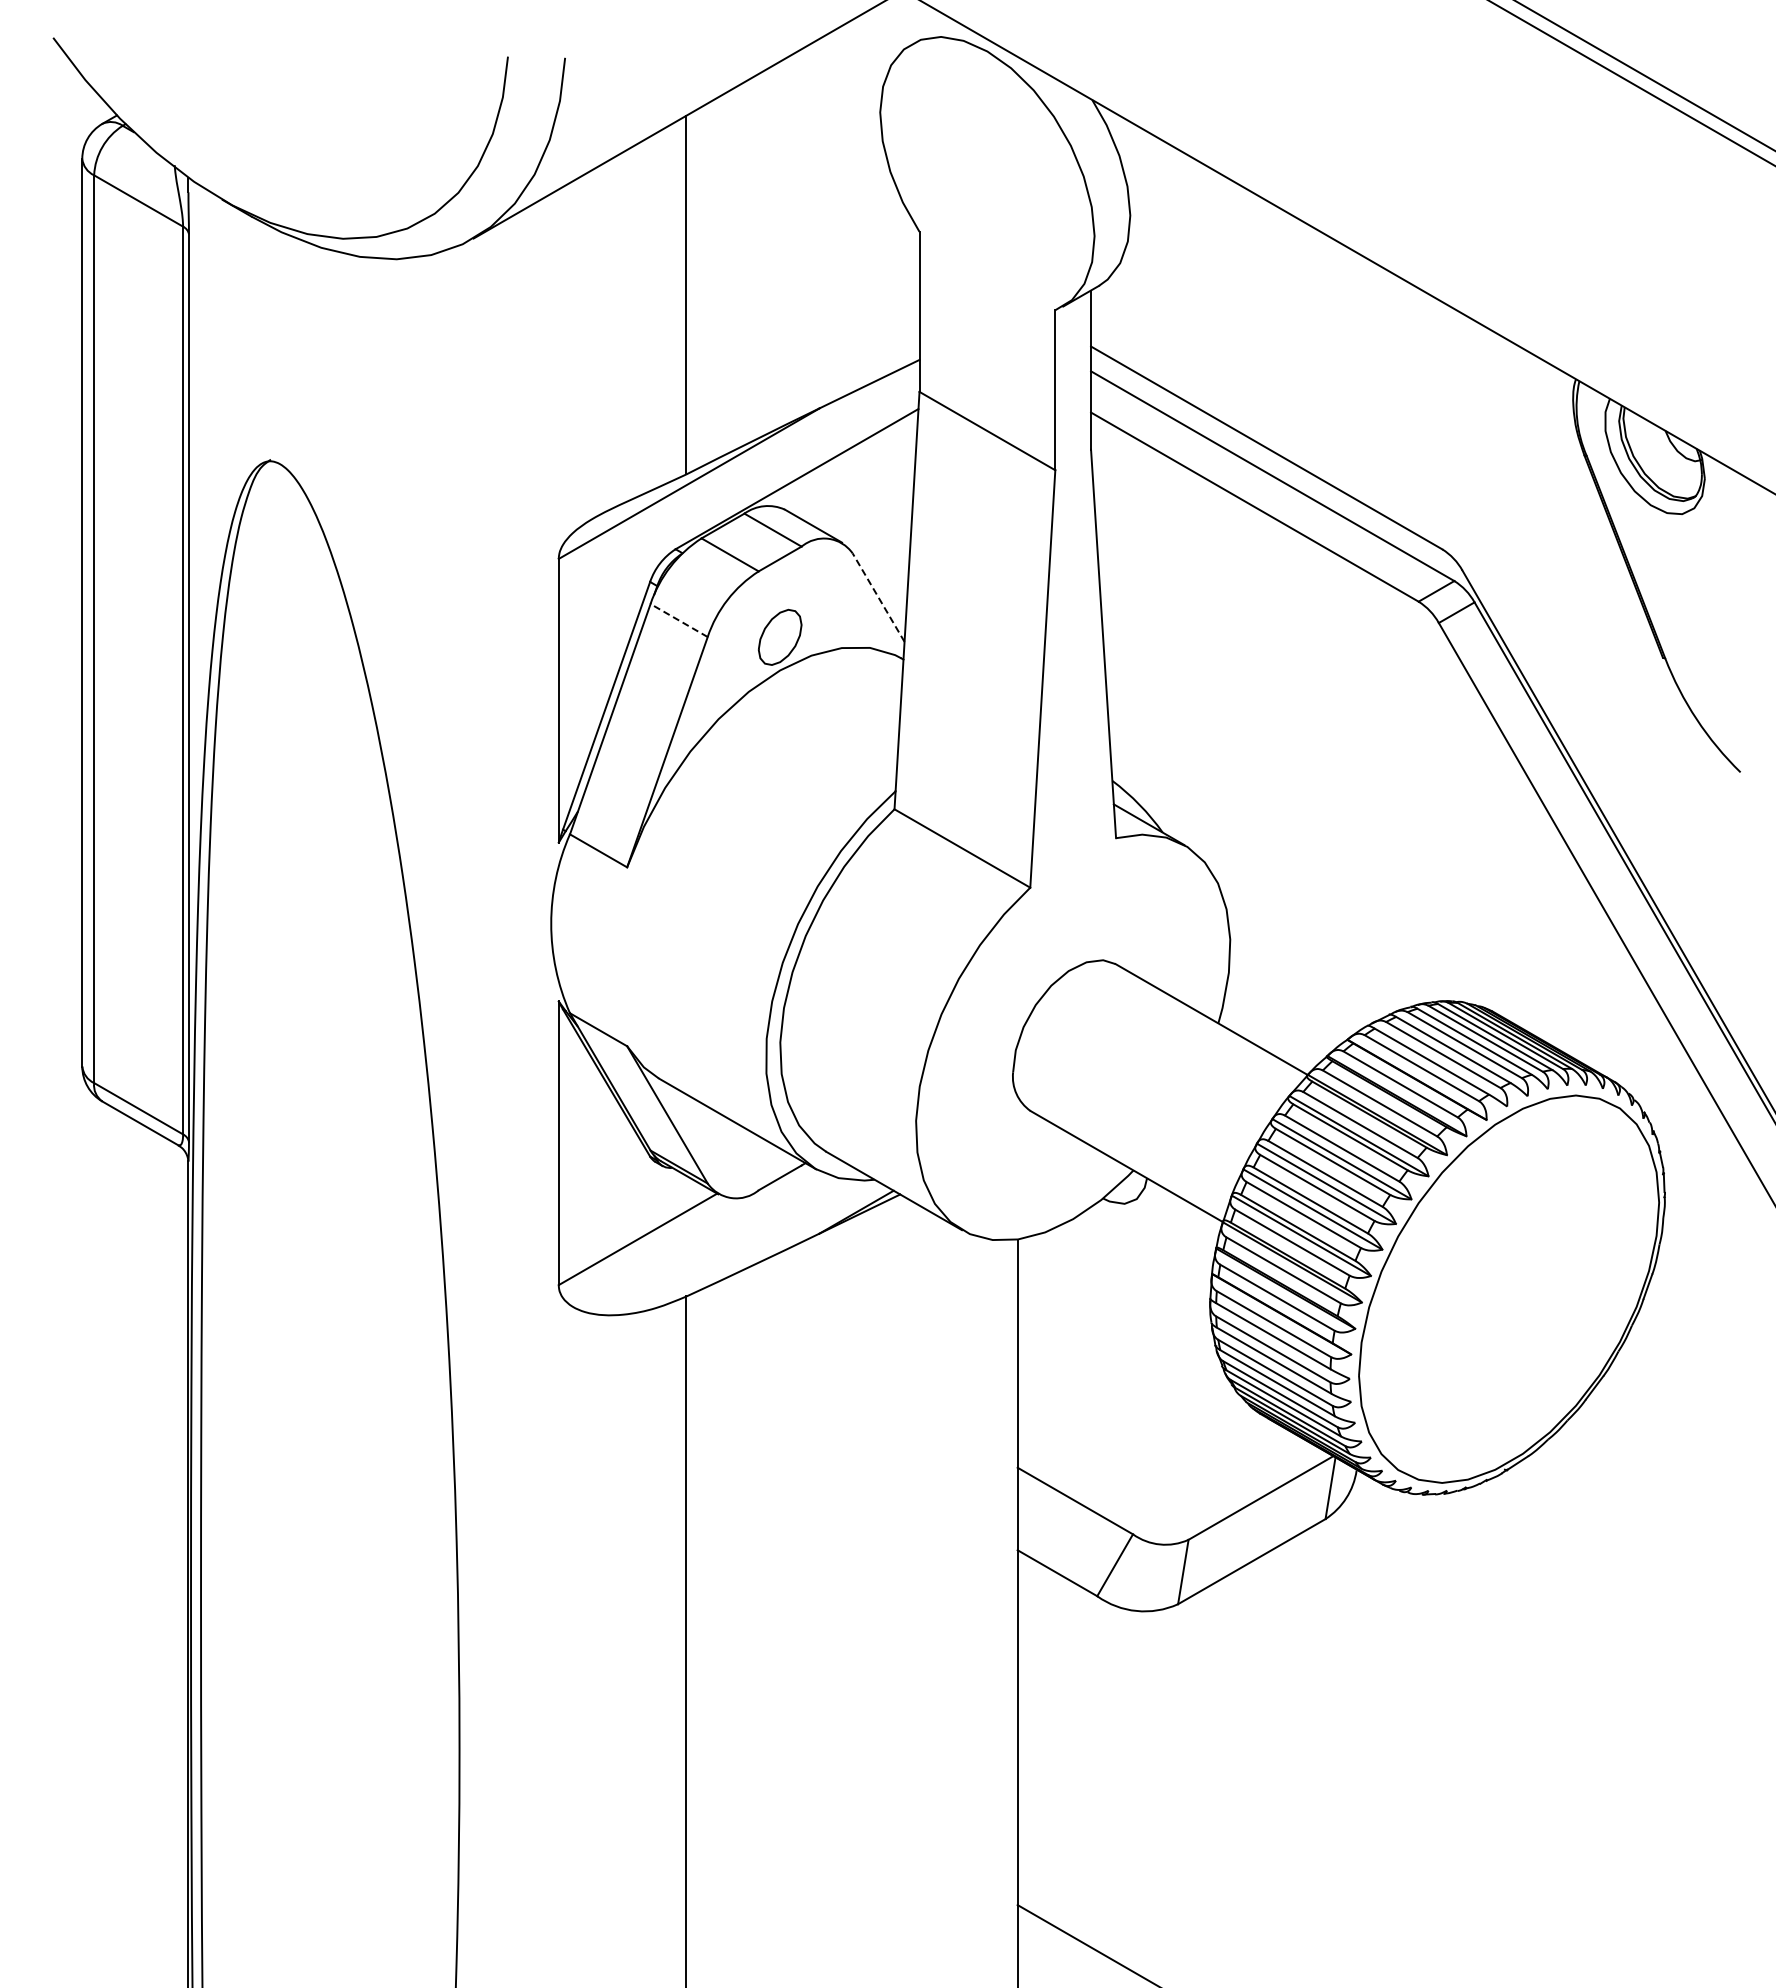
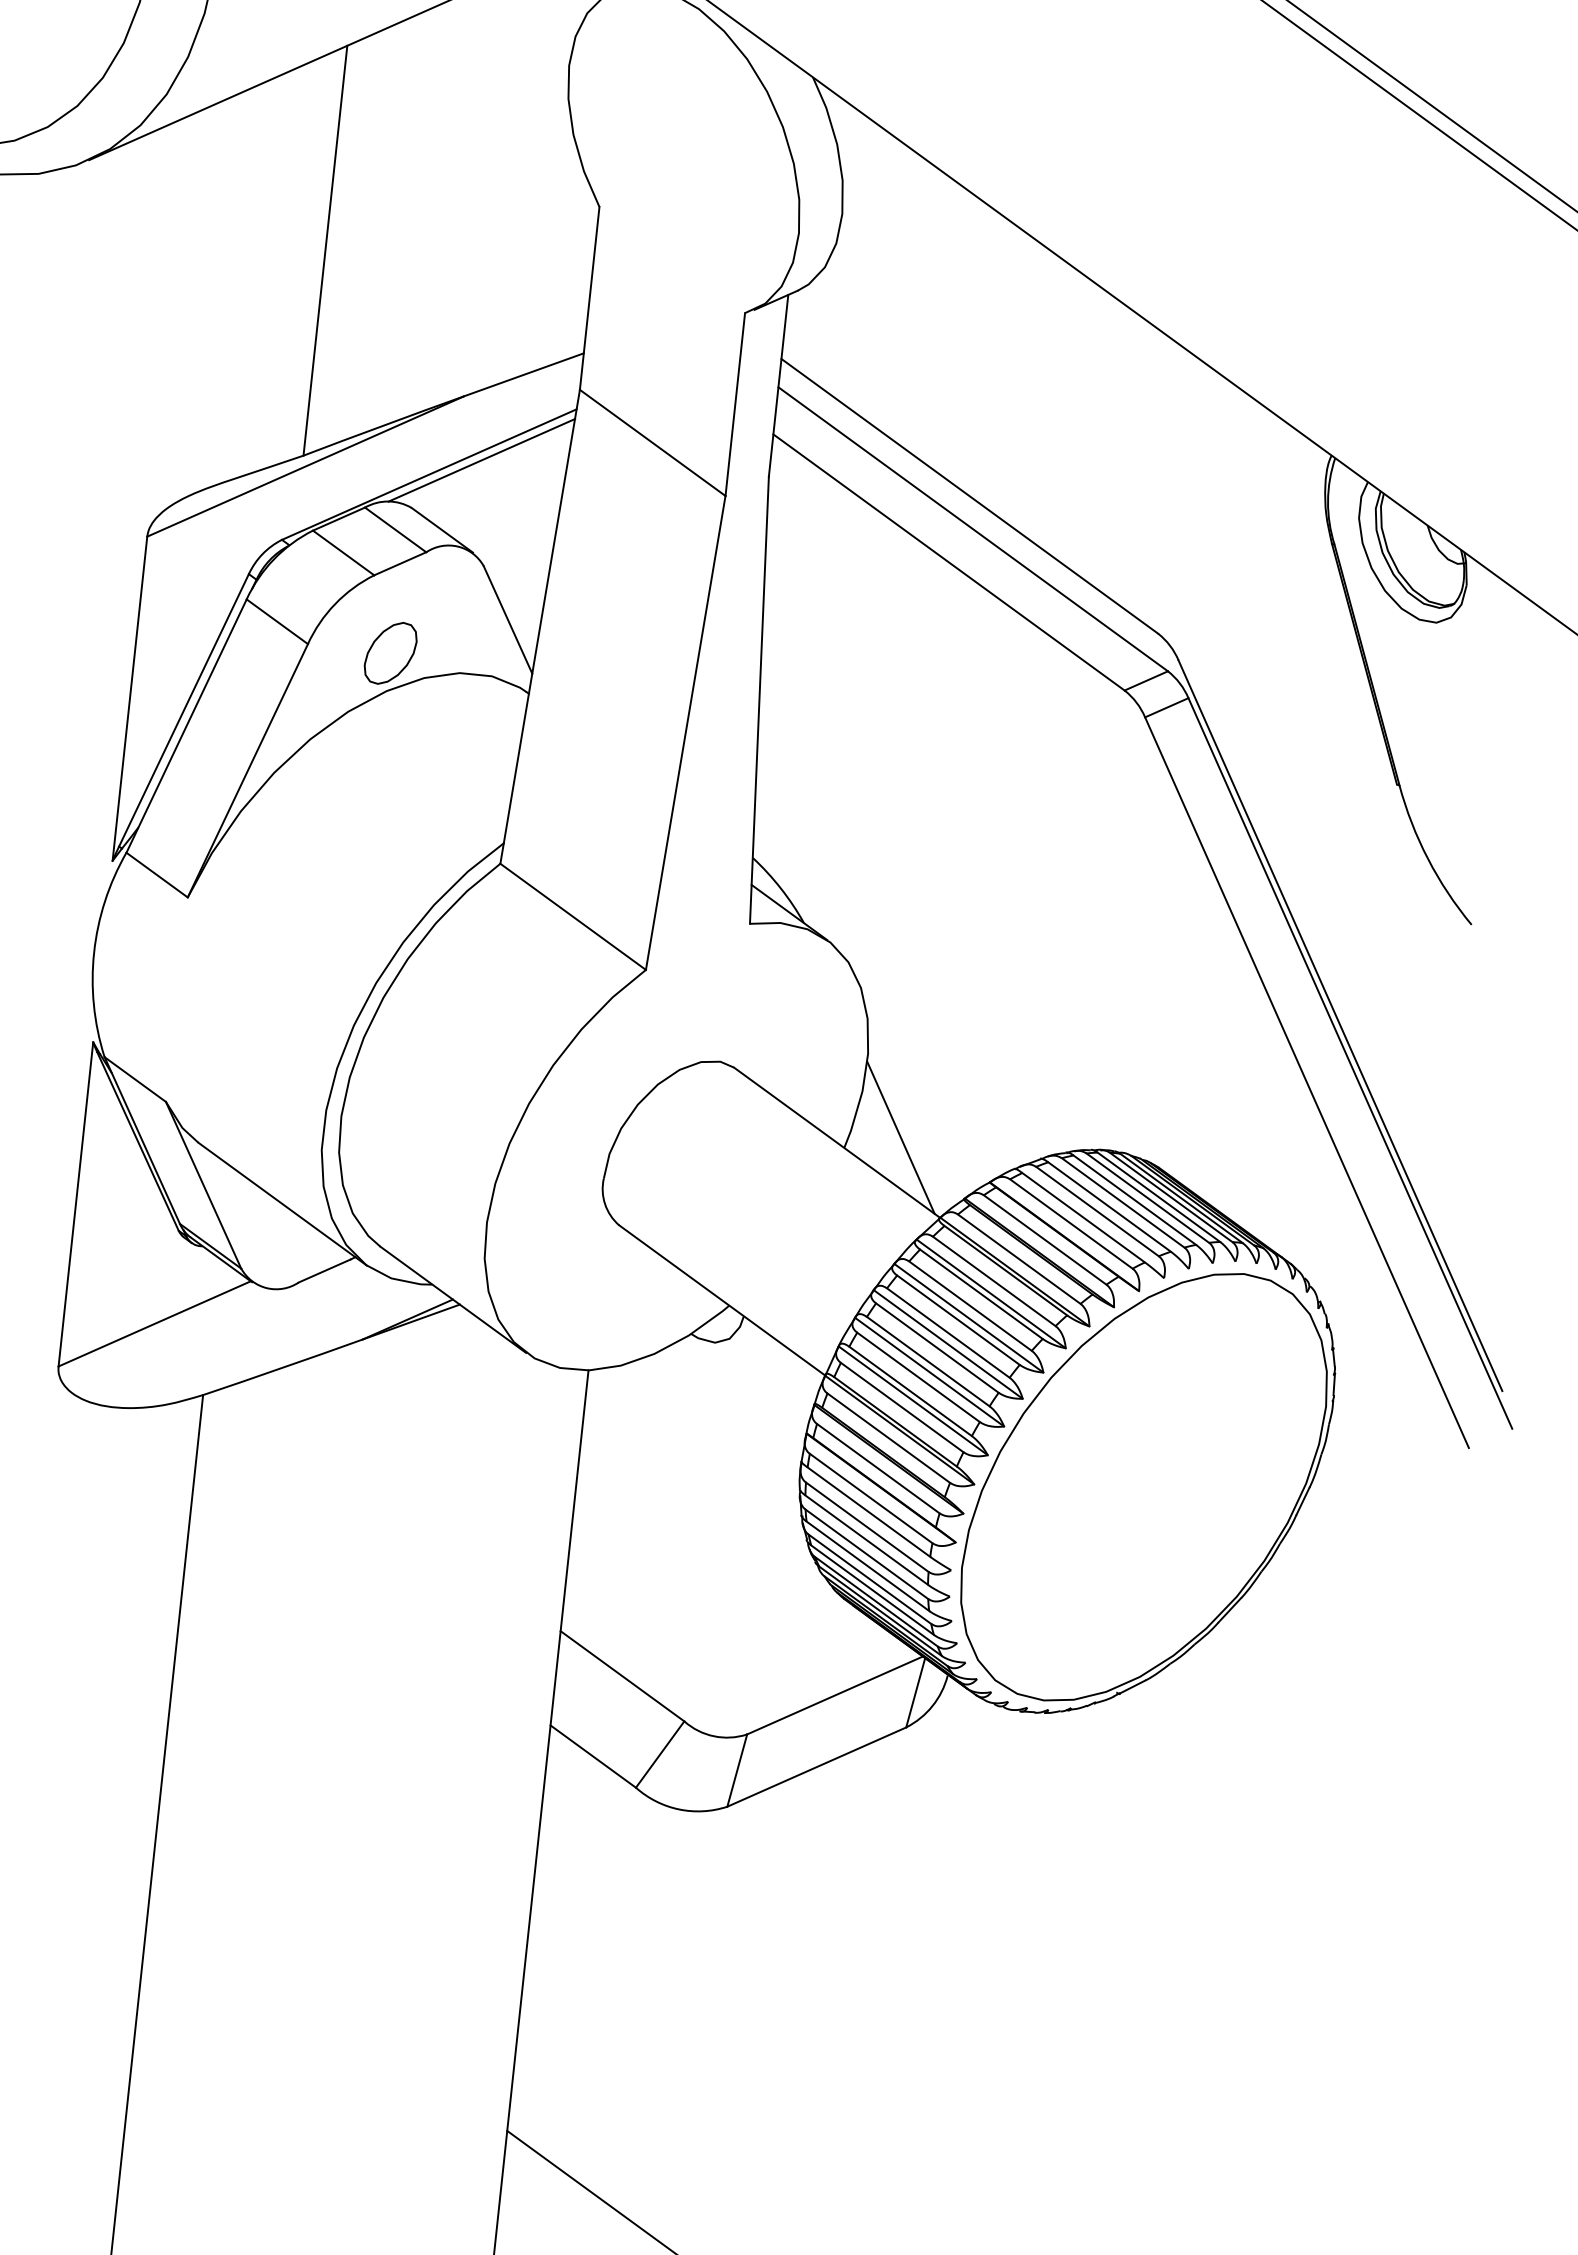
line: (841, 461) -> (482, 459), added
line: (878, 597) -> (507, 619), dashed -> solid
line: (679, 620) -> (277, 621), dashed -> solid
line: (1266, 1009) -> (900, 1137), added

